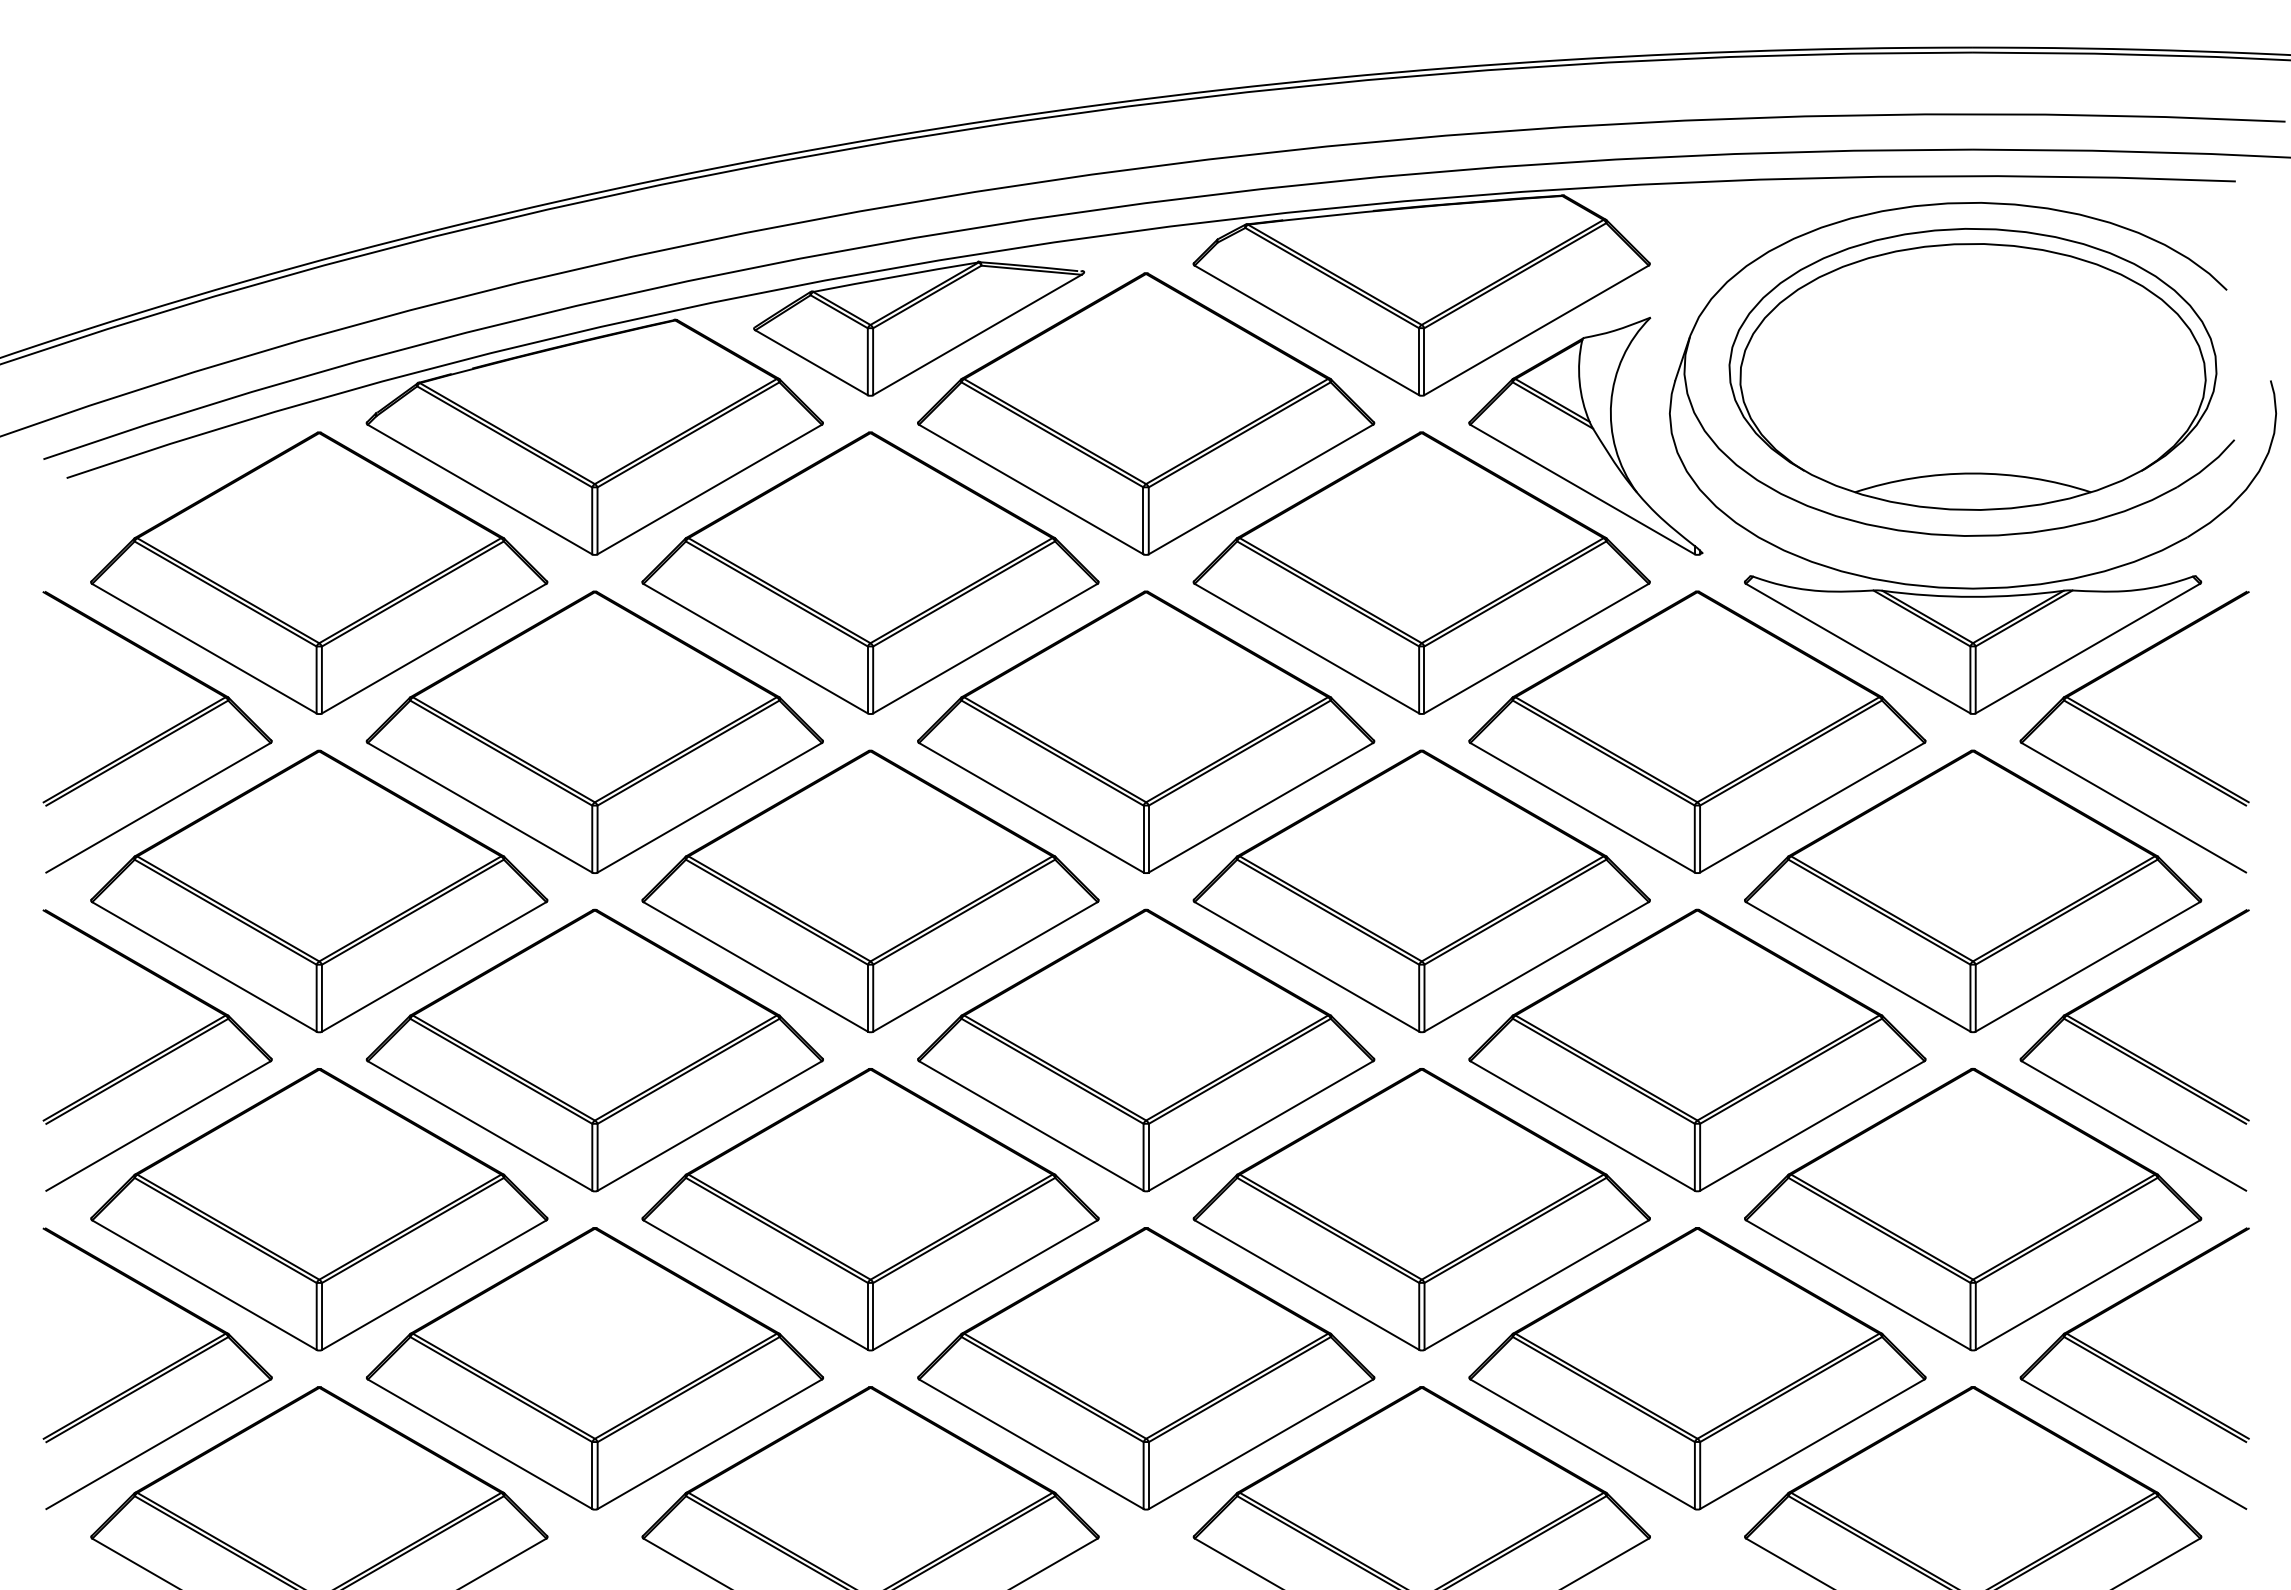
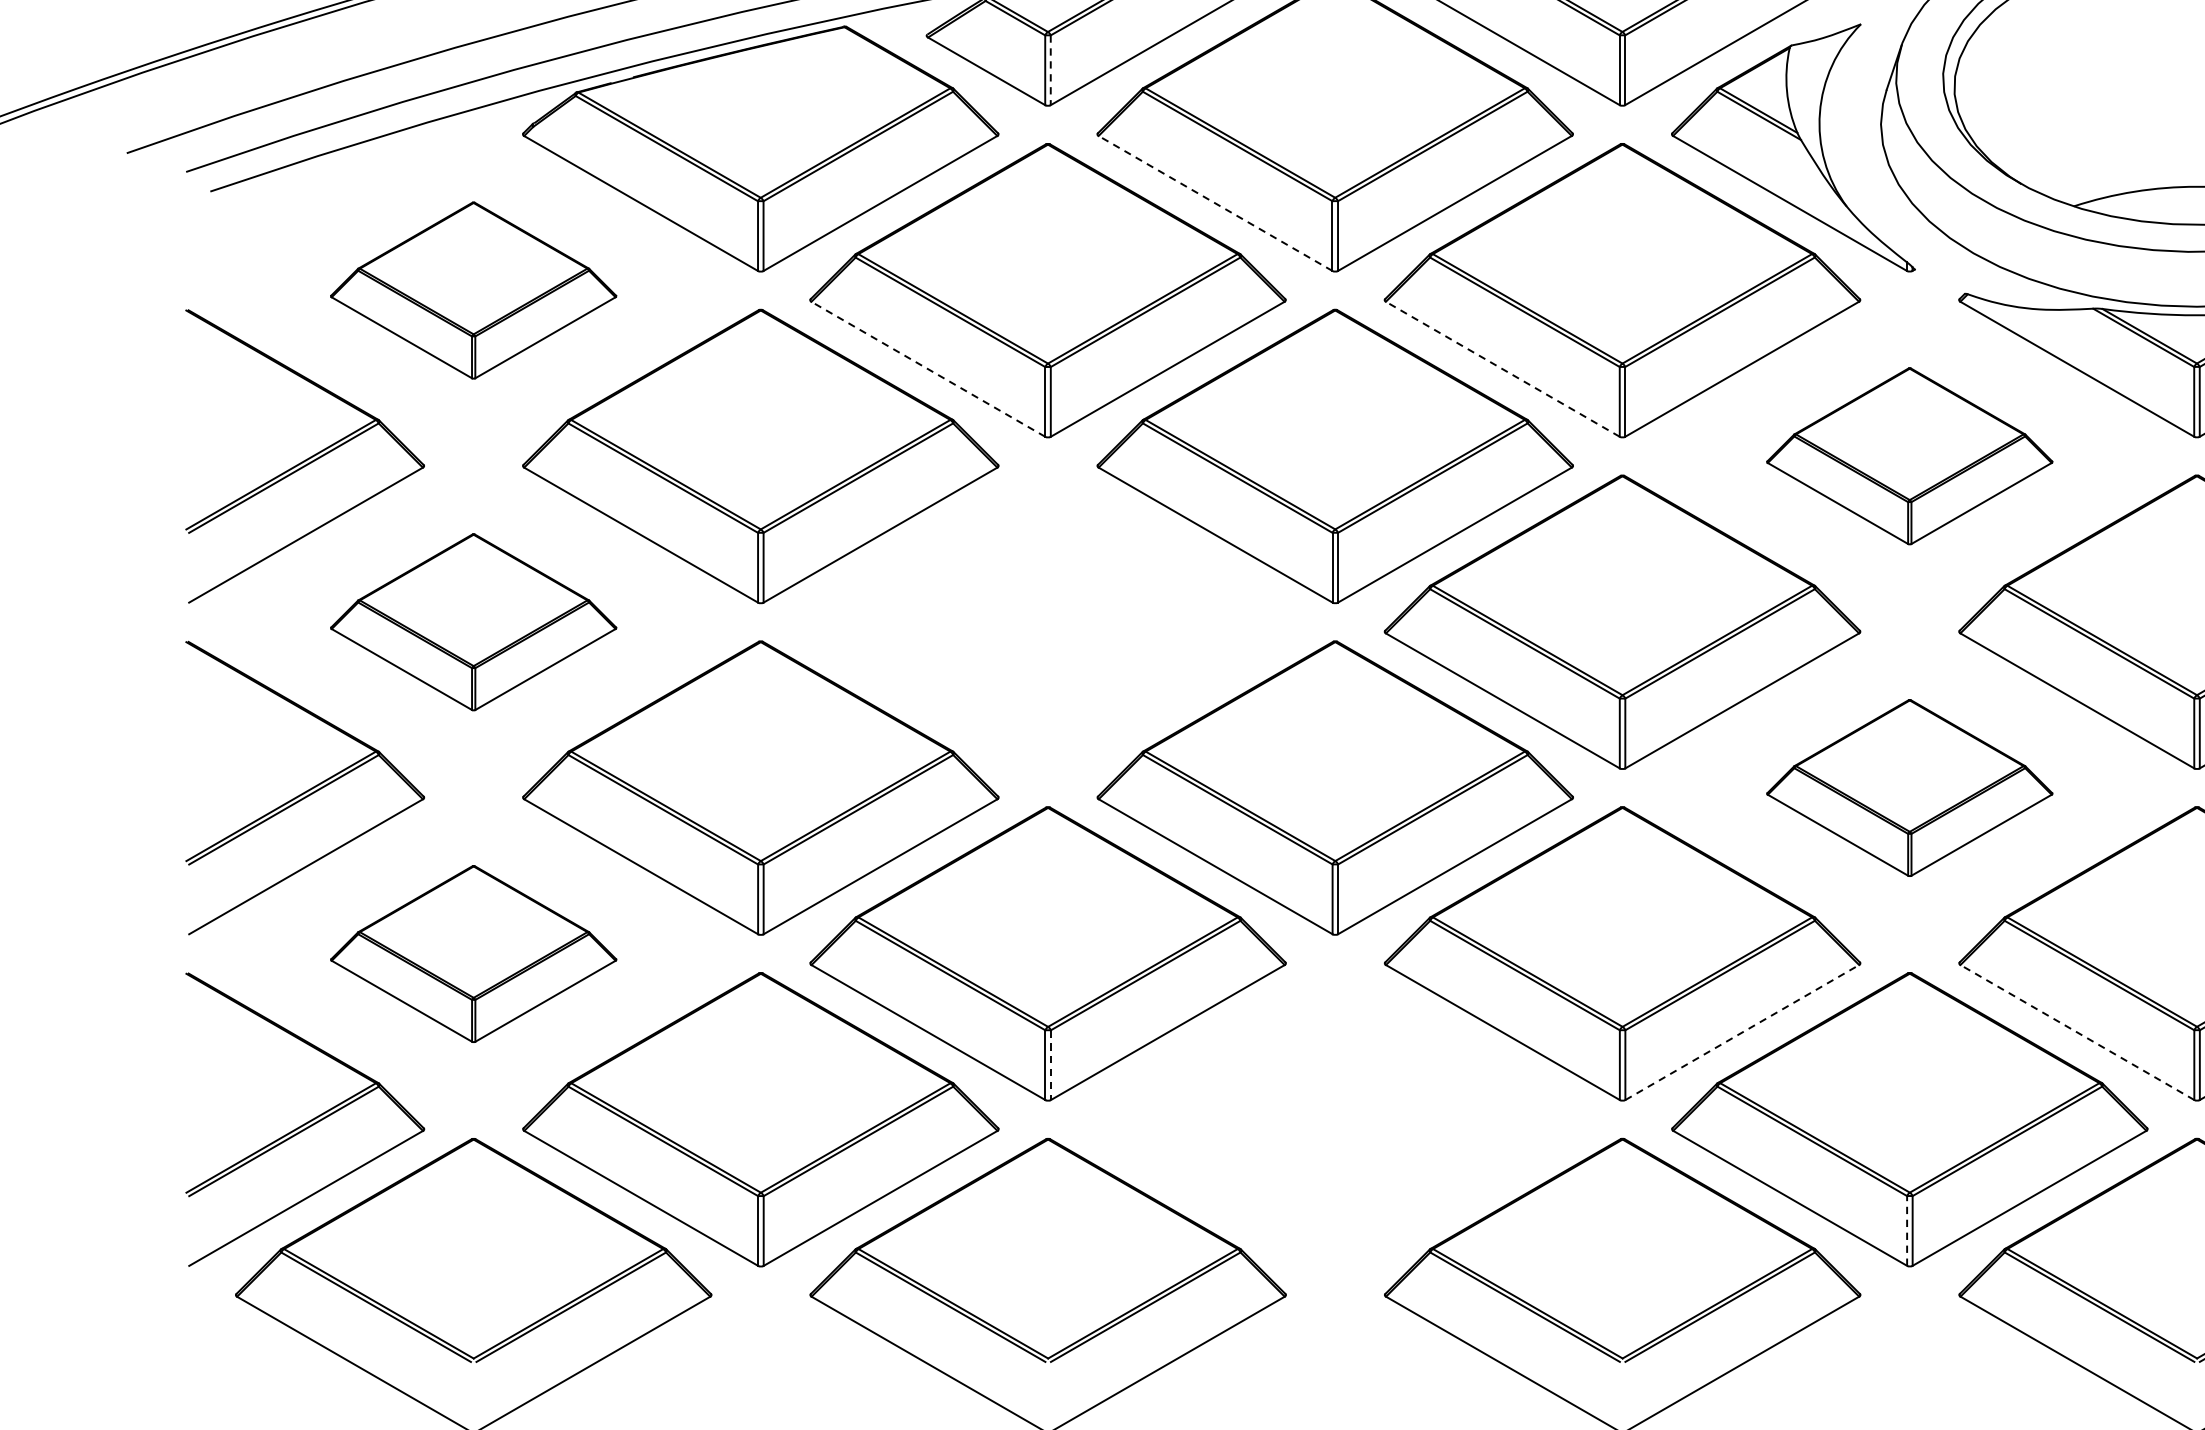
line: (873, 362) -> (1051, 71), solid -> dashed
line: (1031, 489) -> (1215, 203), solid -> dashed
part: (319, 572) -> (473, 289), size x0.6
line: (755, 648) -> (928, 369), solid -> dashed
line: (1306, 648) -> (1502, 369), solid -> dashed
part: (1697, 731) -> (1909, 455), size x0.6
part: (319, 891) -> (473, 622), size x0.6
part: (870, 891) -> (1048, 622), removed
part: (1697, 1050) -> (1909, 788), size x0.6
part: (319, 1209) -> (473, 953), size x0.6
line: (1536, 1285) -> (1742, 1032), solid -> dashed
line: (1858, 1285) -> (2077, 1032), solid -> dashed
line: (873, 1316) -> (1051, 1065), solid -> dashed
part: (1146, 1368) -> (1335, 1119), removed
line: (1694, 1475) -> (1906, 1230), solid -> dashed

